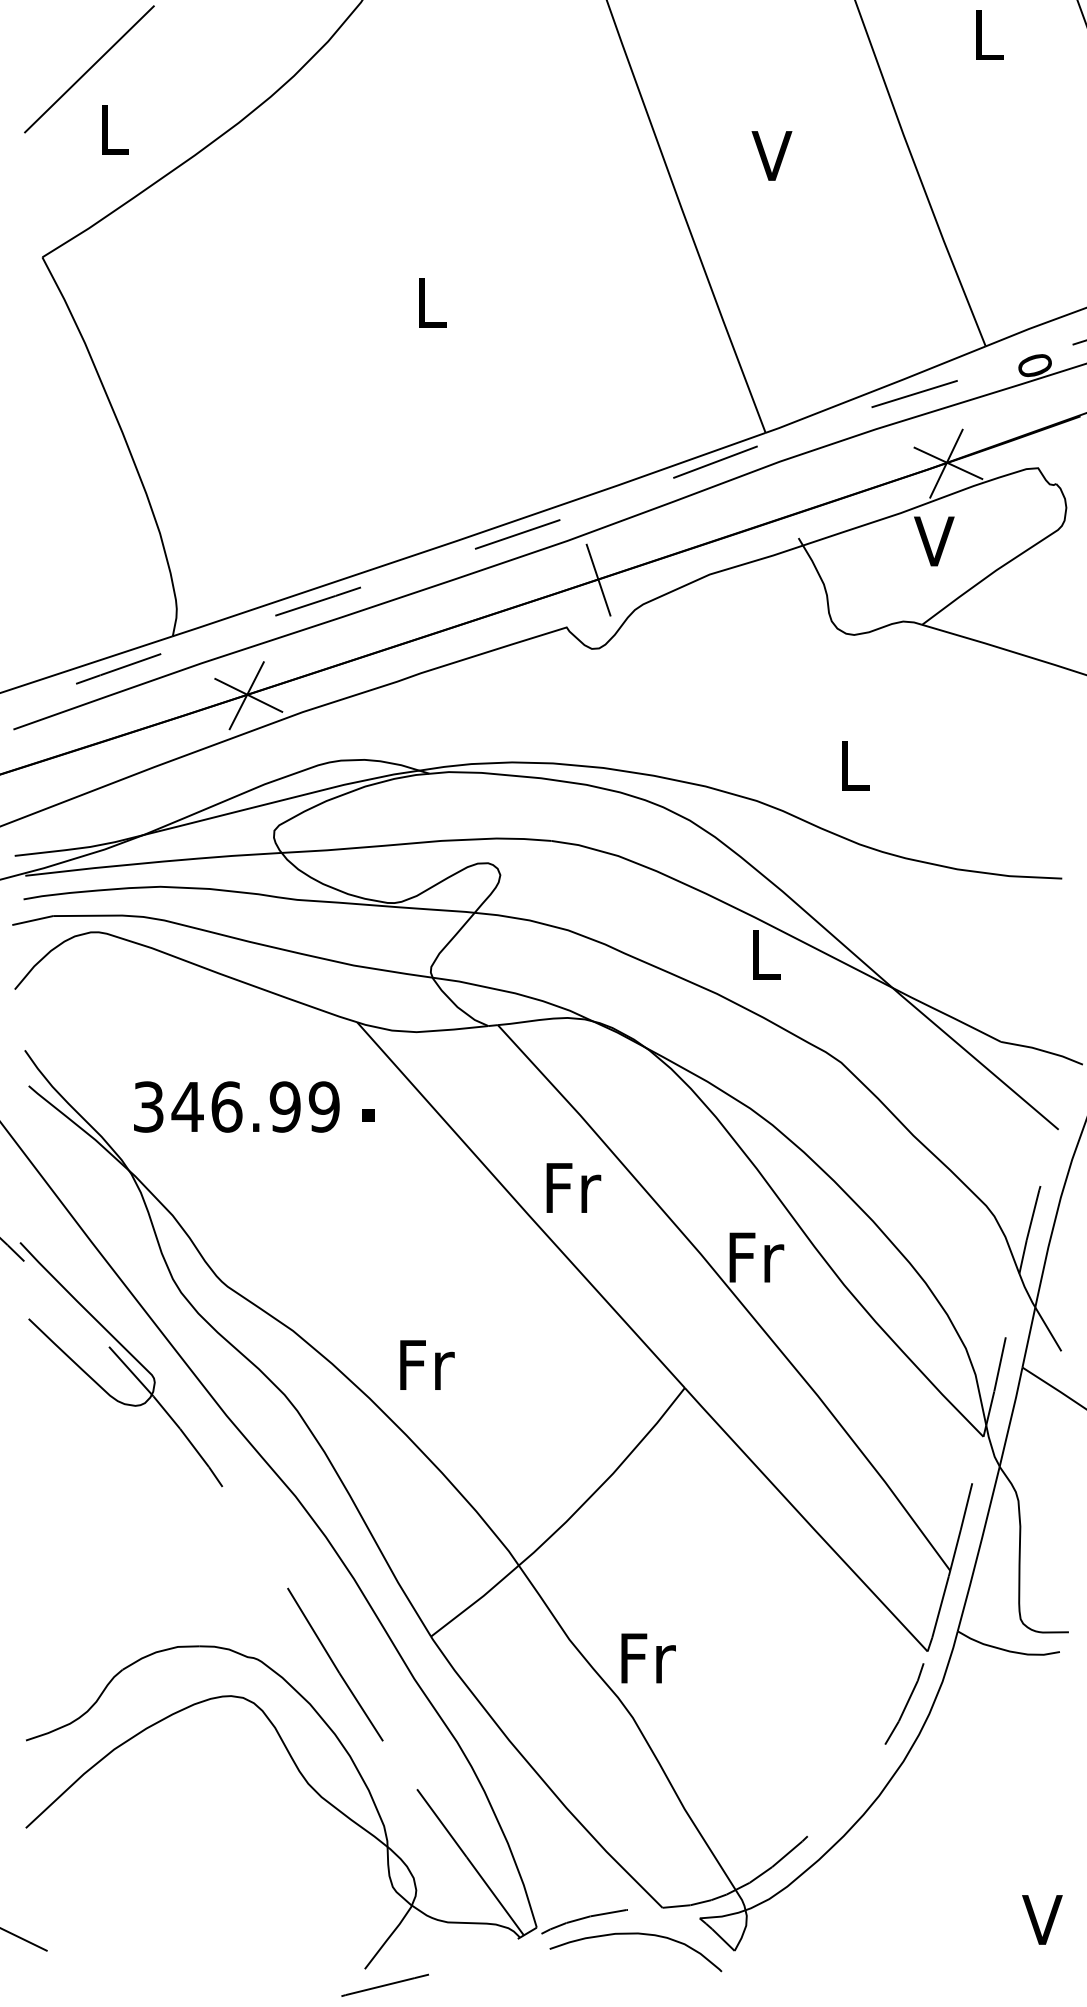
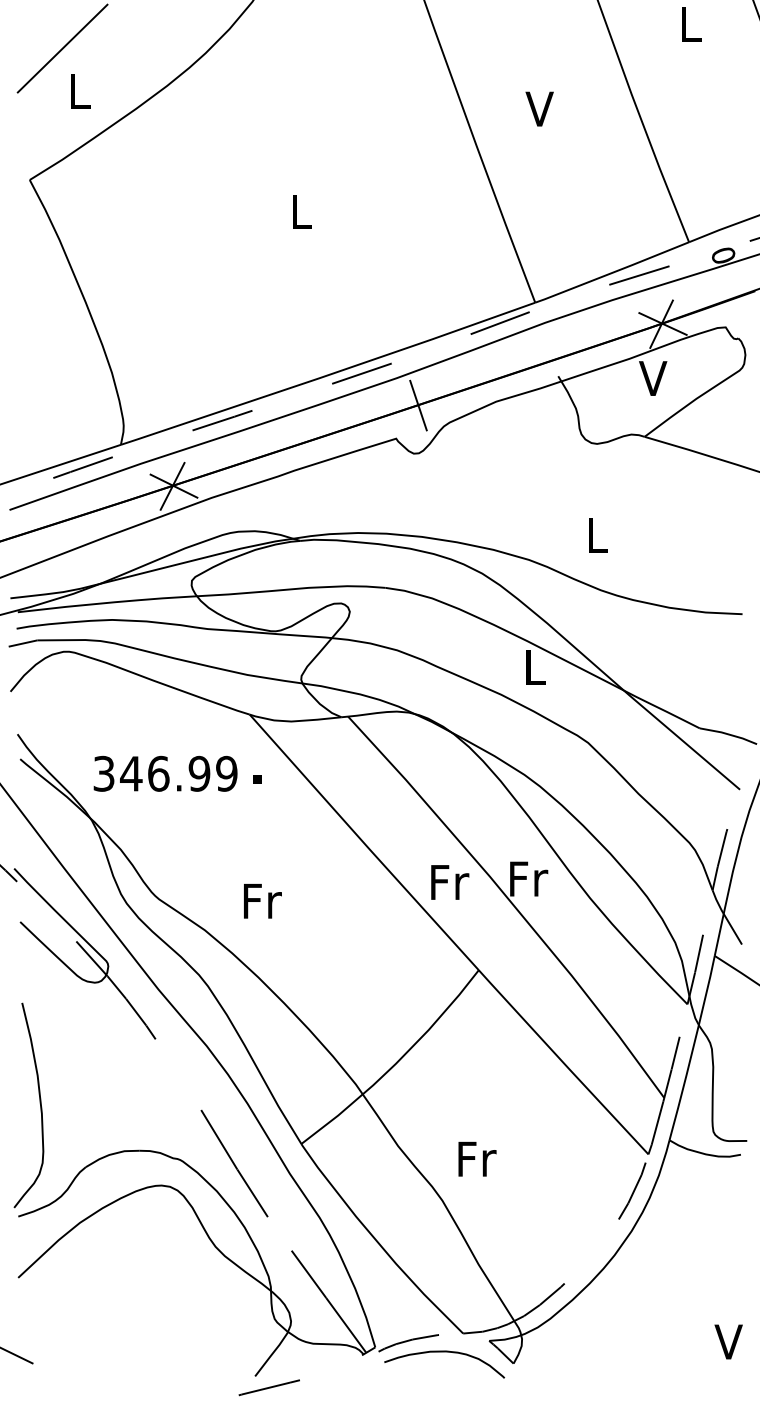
text: (574, 1188) -> (450, 882), moved
text: (426, 1365) -> (262, 901), moved
curve: (56, 1578) -> (39, 1103), added
text: (648, 1657) -> (477, 1158), moved

